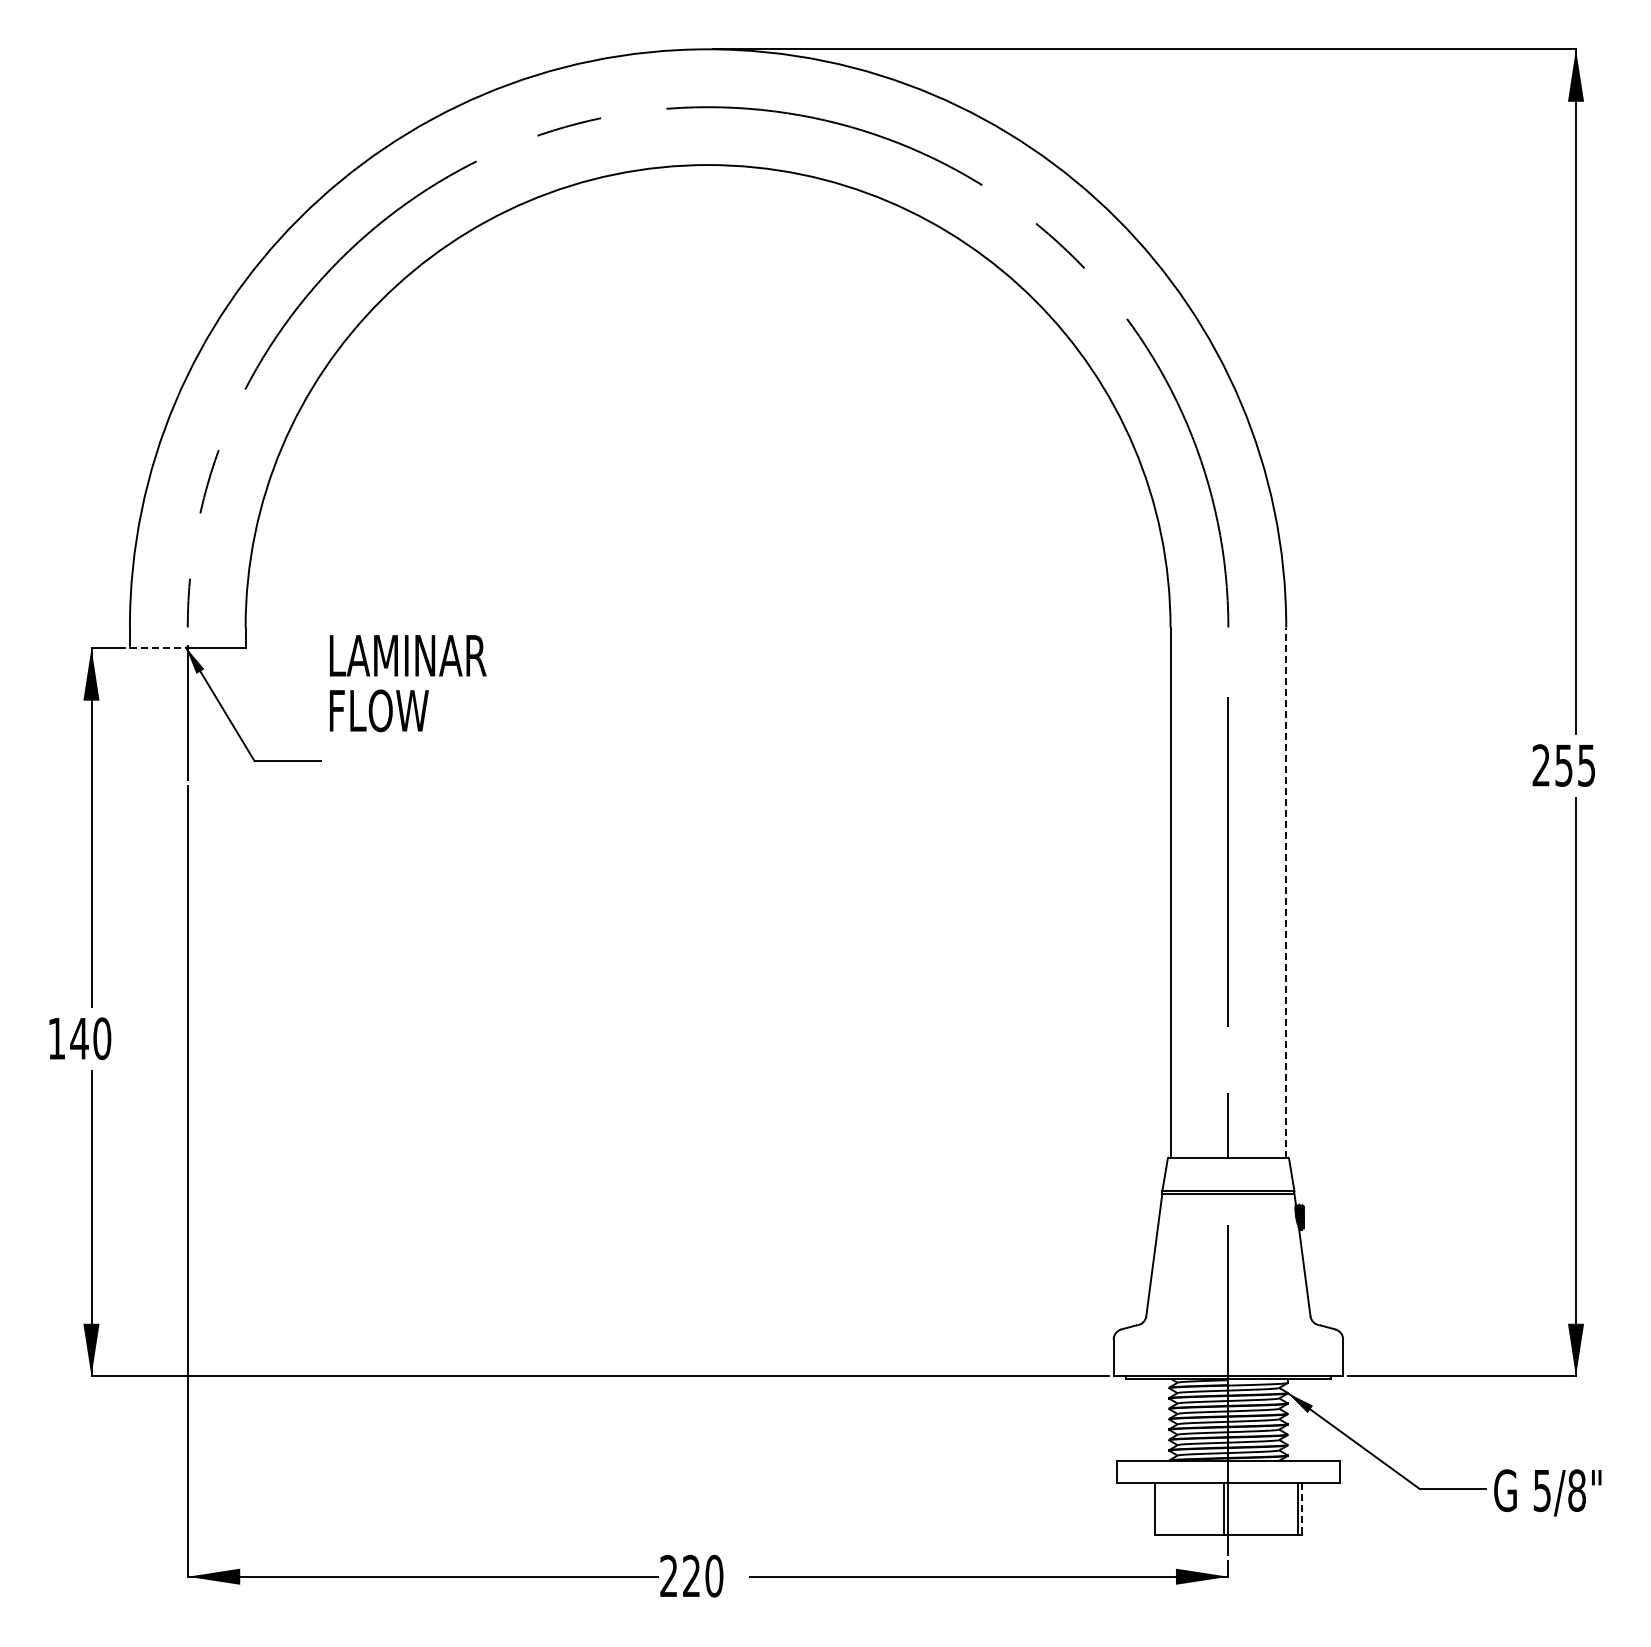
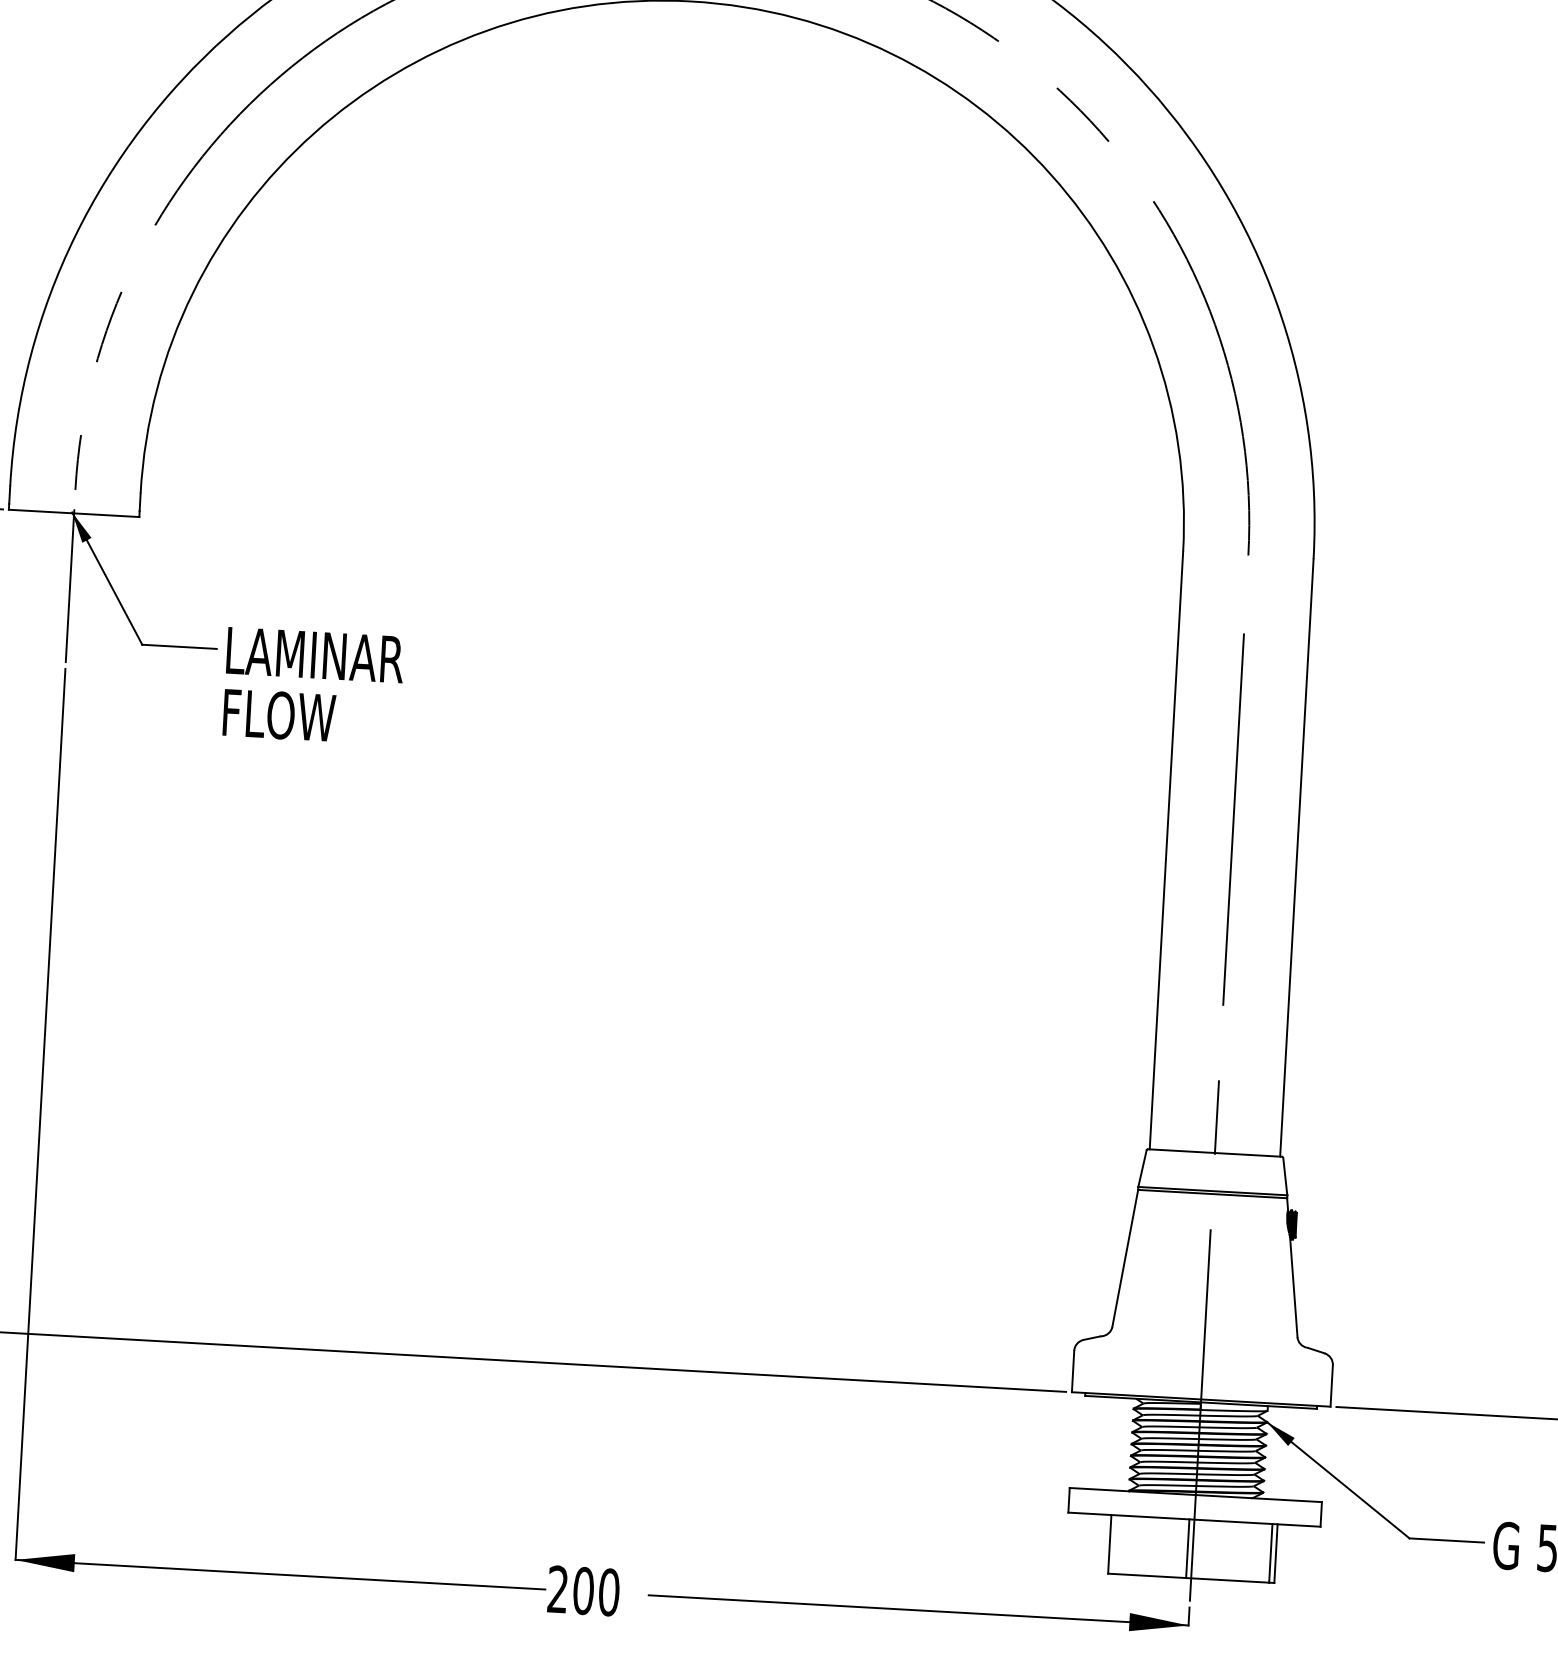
line: (158, 648) -> (41, 511), dashed -> solid
text: (408, 683) -> (314, 686), moved
line: (1286, 892) -> (1297, 857), dashed -> solid
line: (1302, 1509) -> (1276, 1554), dashed -> solid
text: (691, 1575) -> (583, 1590), 220 -> 200

